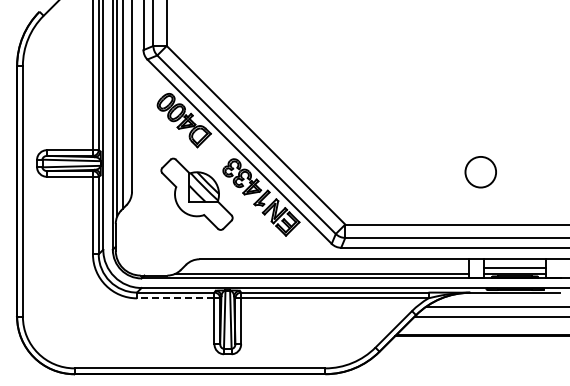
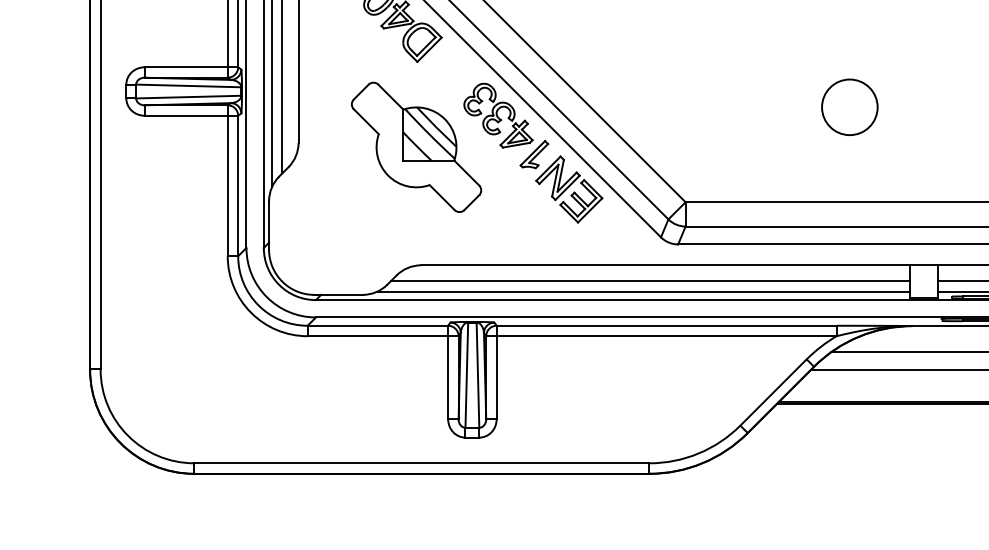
circle: (480, 172) -> (849, 107), moved
line: (325, 268) -> (649, 282), added
line: (175, 298) -> (377, 336), dashed -> solid

